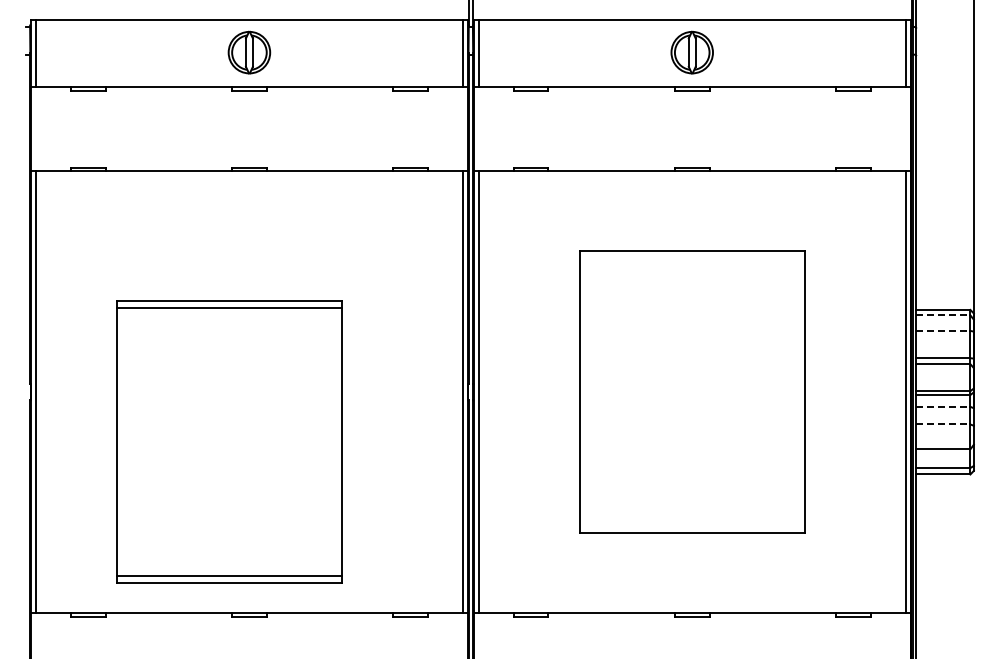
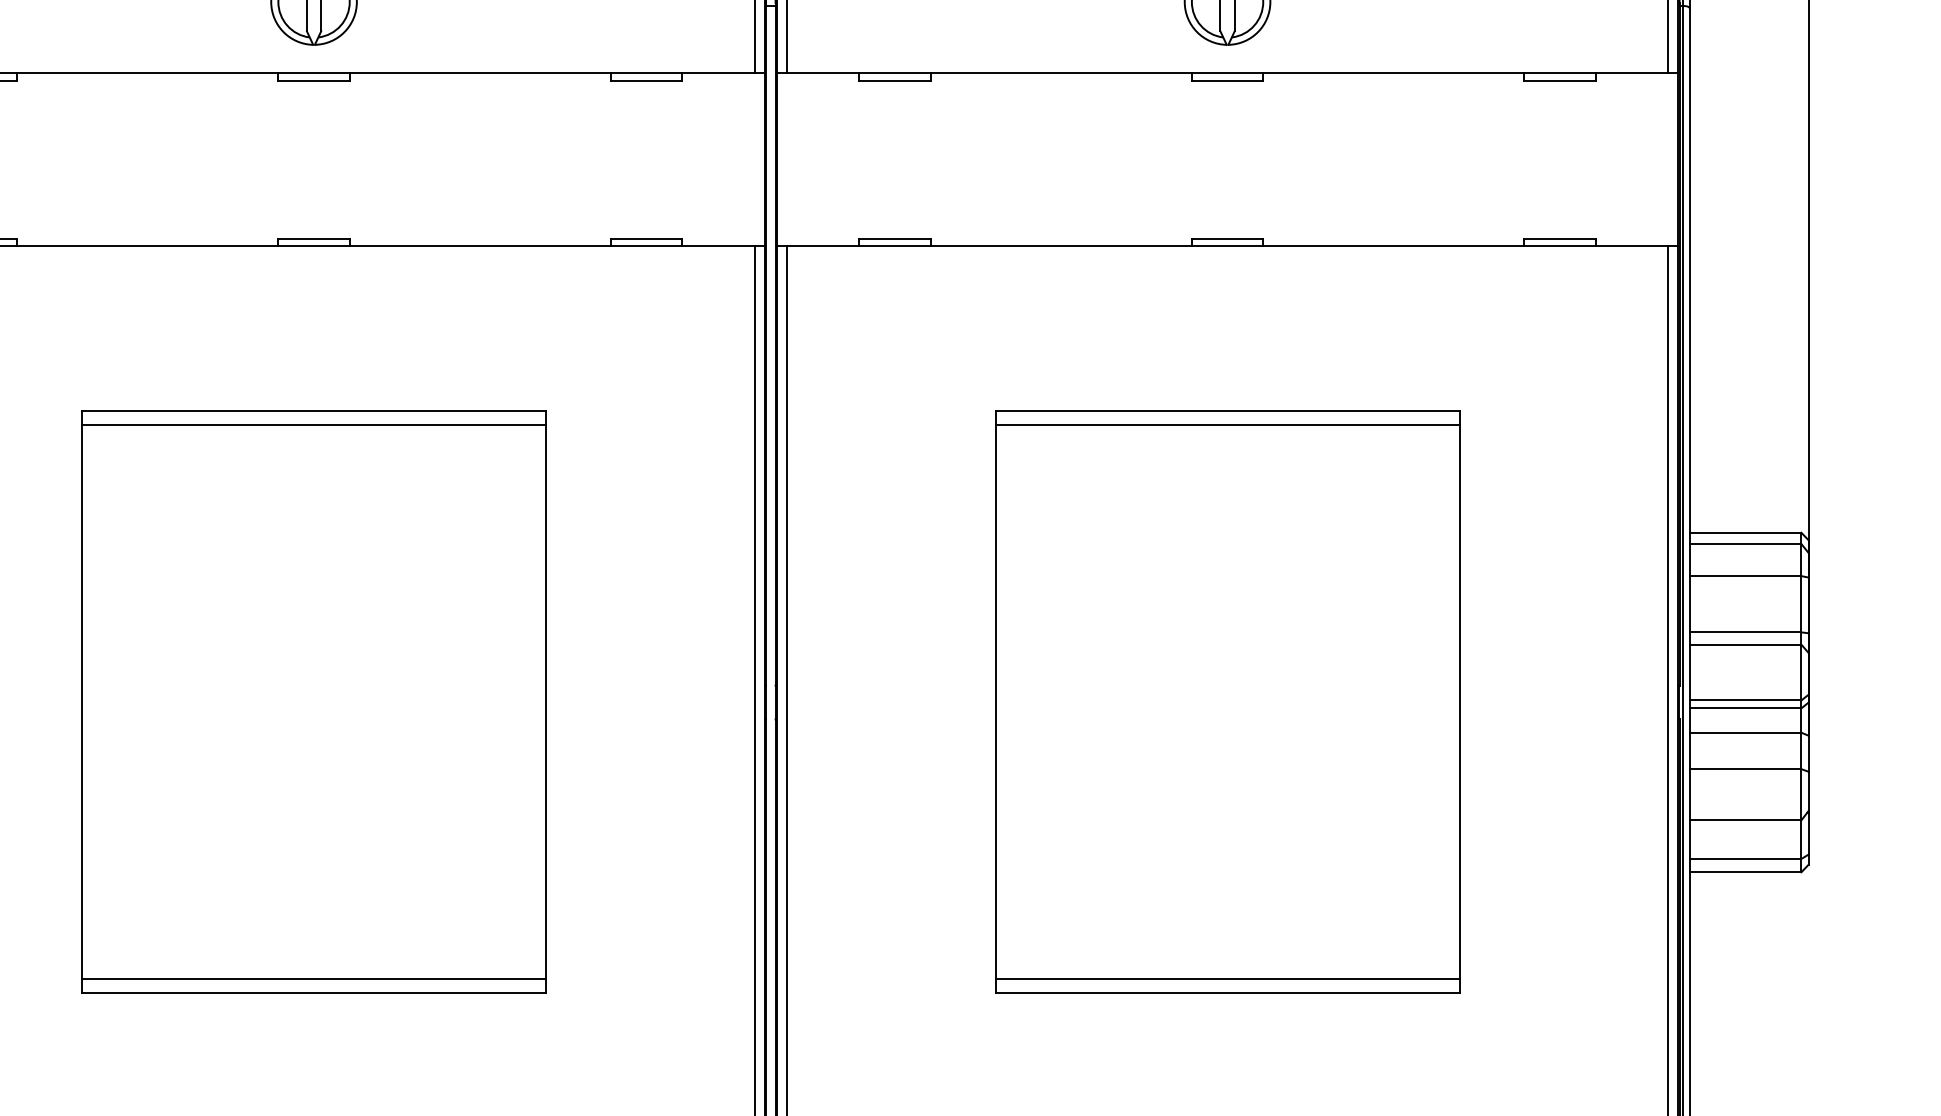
line: (691, 257) -> (1226, 424), added
line: (943, 315) -> (1745, 544), dashed -> solid
line: (943, 330) -> (1745, 575), dashed -> solid
line: (943, 406) -> (1745, 732), dashed -> solid
line: (943, 424) -> (1745, 769), dashed -> solid
part: (229, 441) -> (314, 701), moved
line: (691, 526) -> (1226, 979), added

